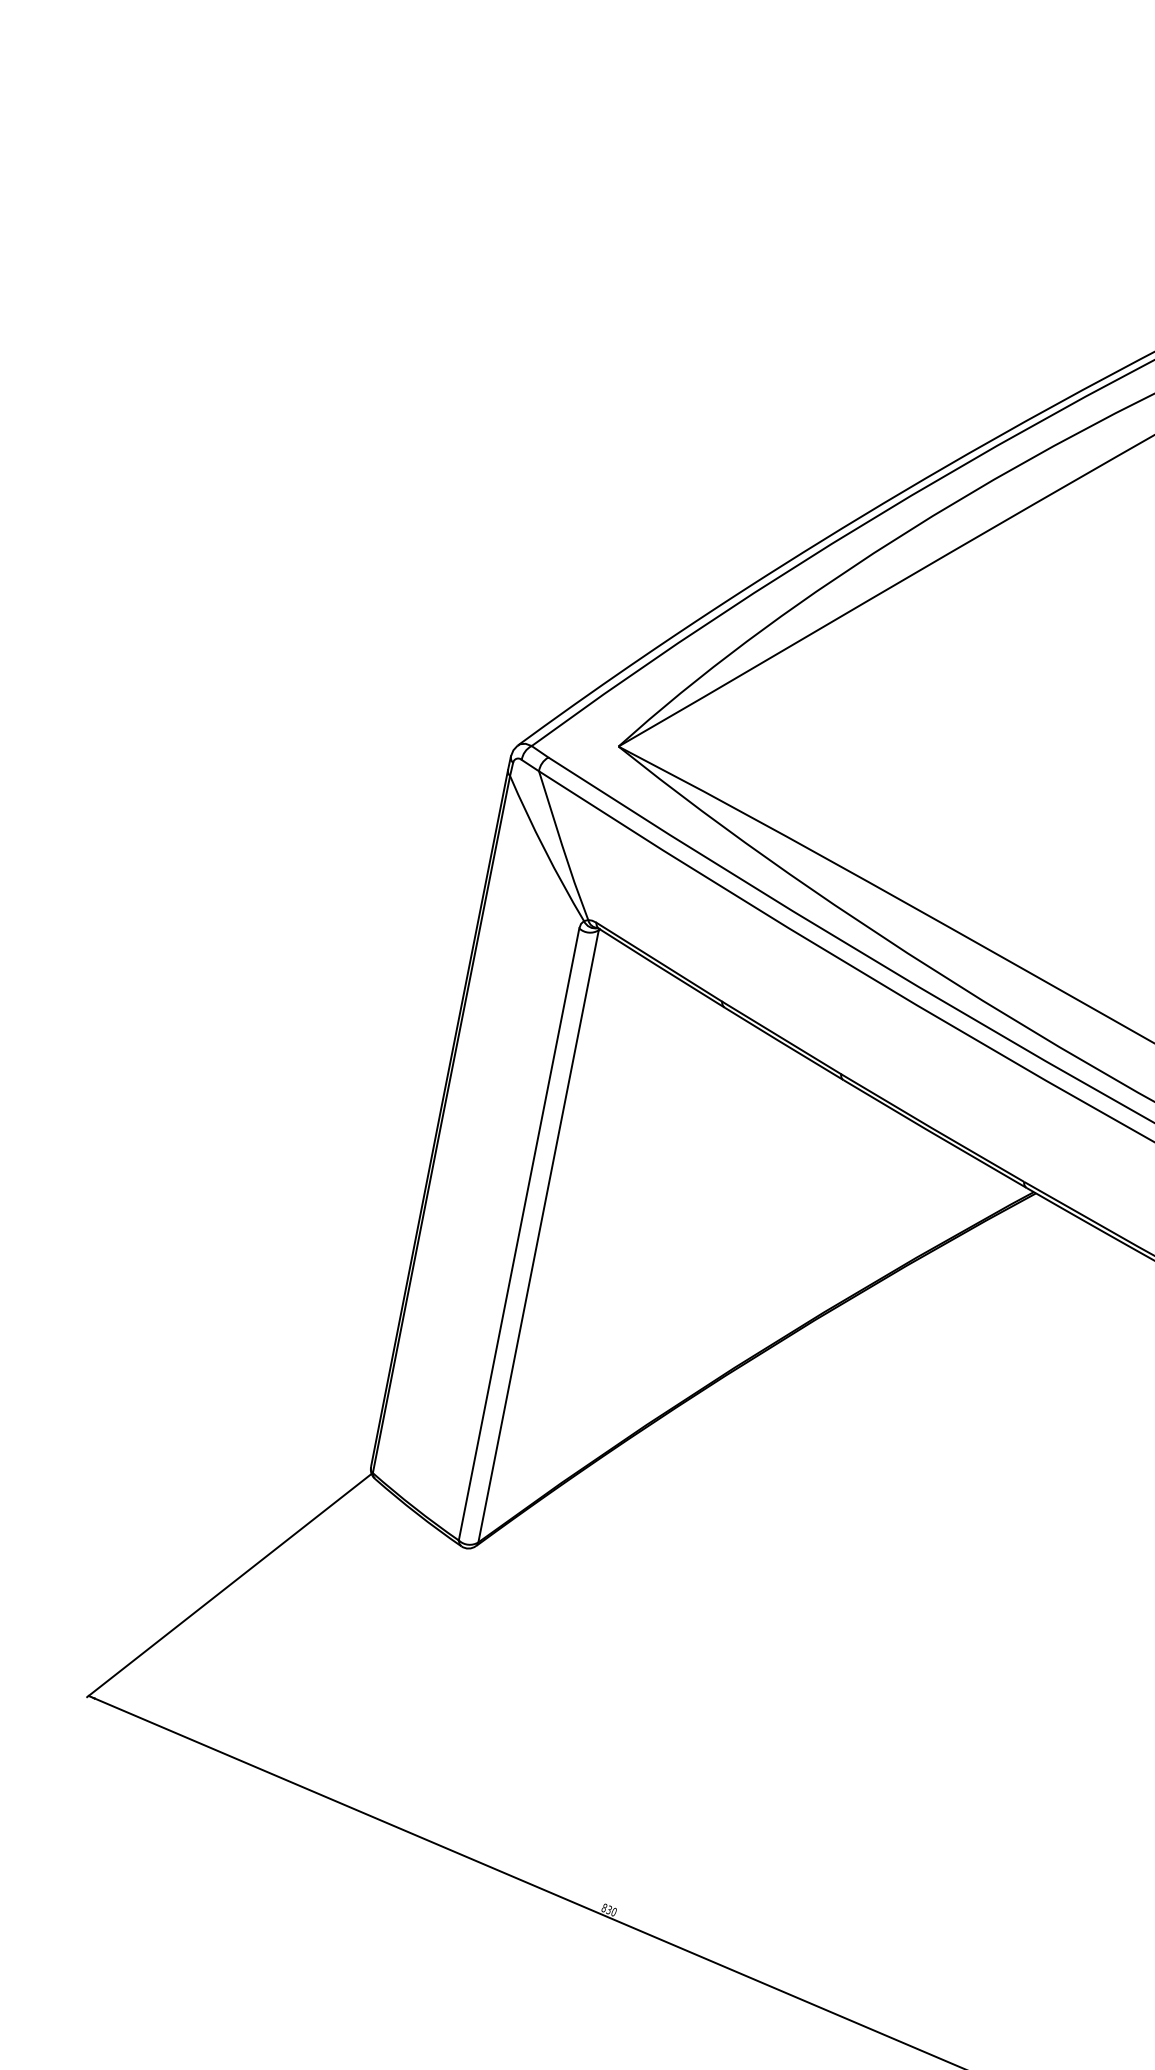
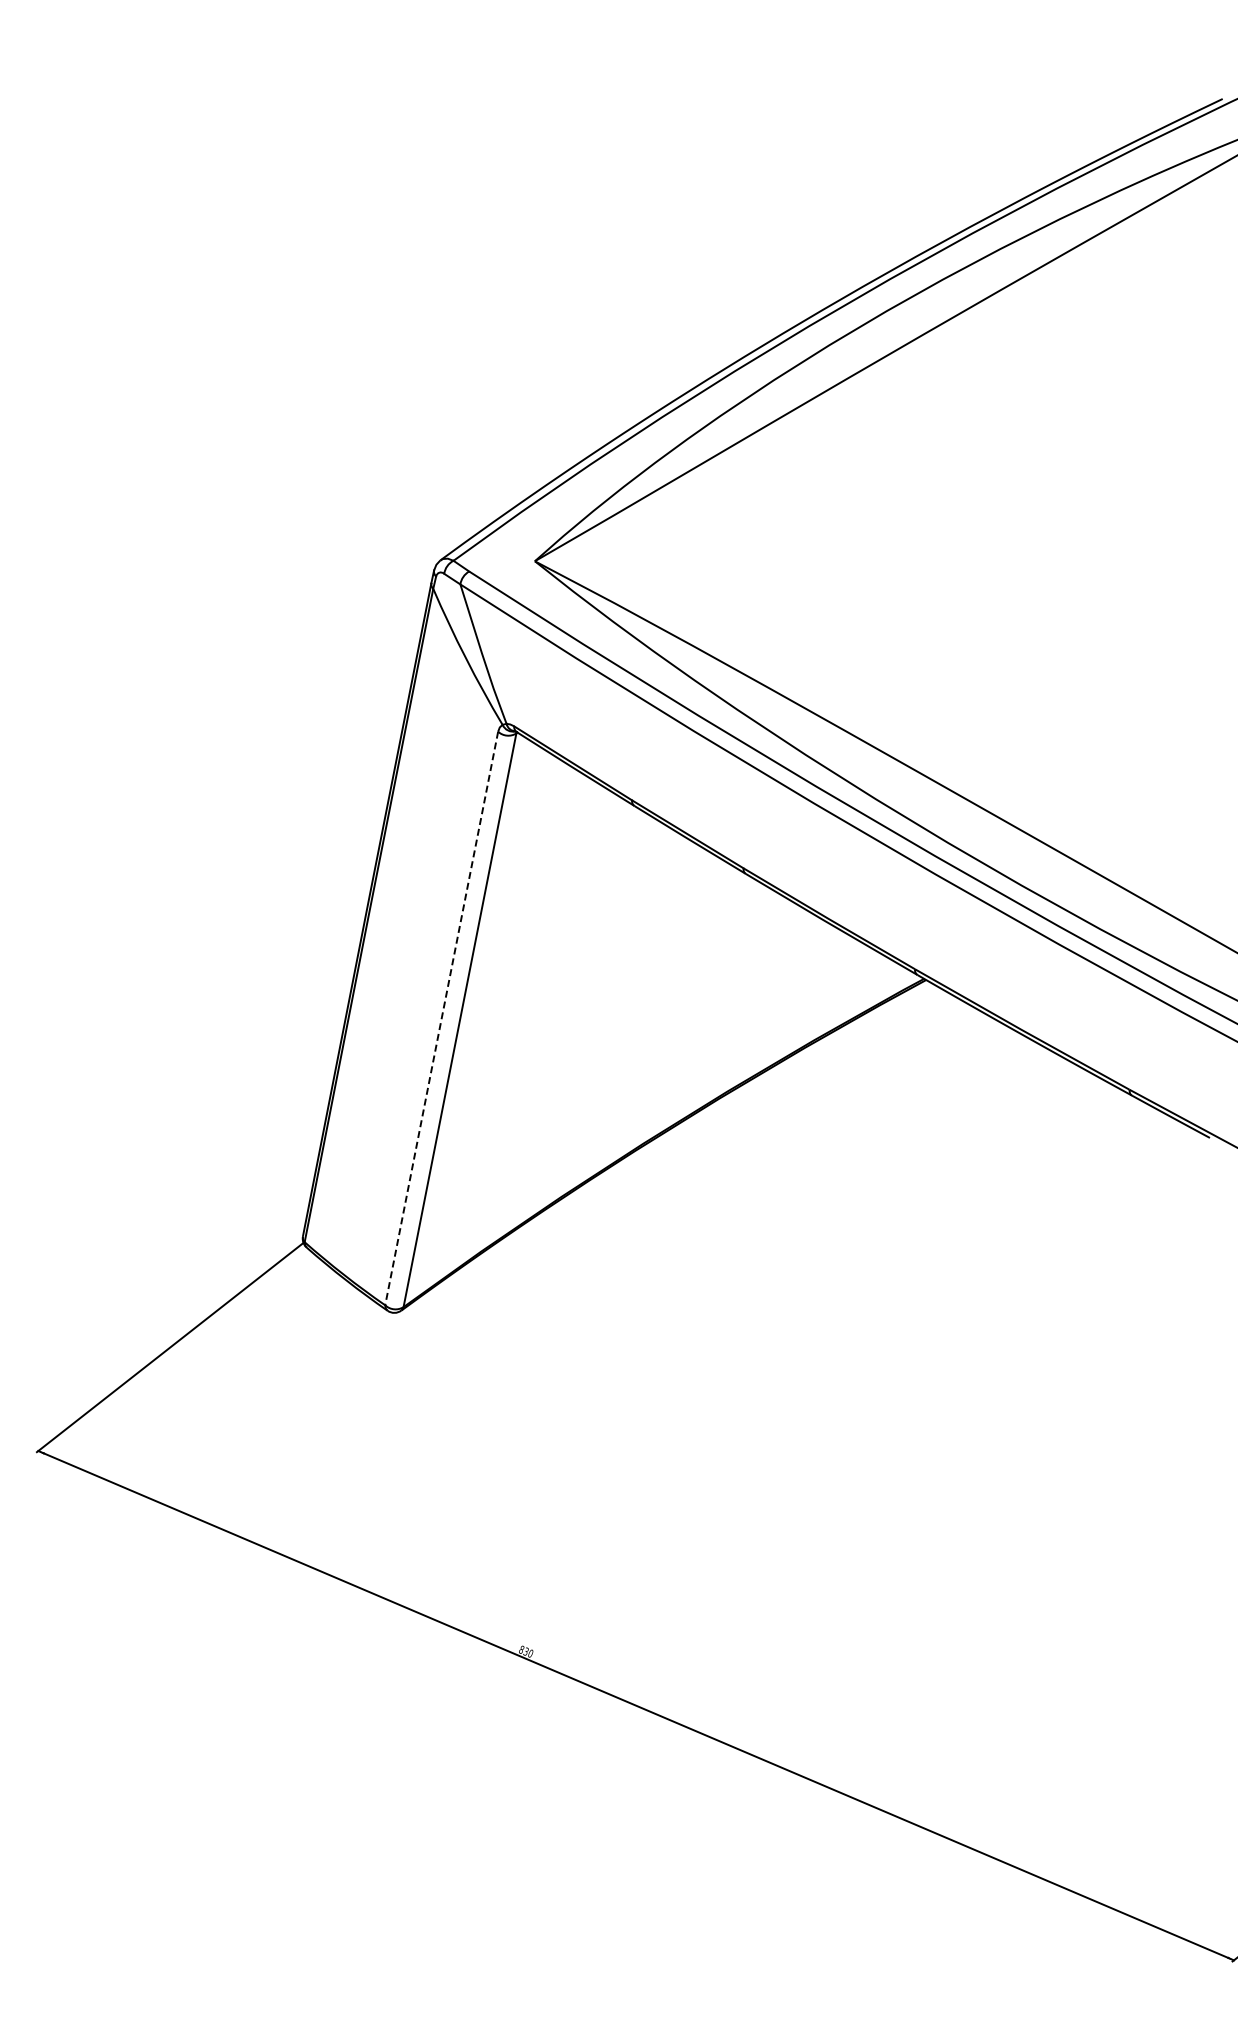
line: (518, 1235) -> (441, 1019), solid -> dashed

